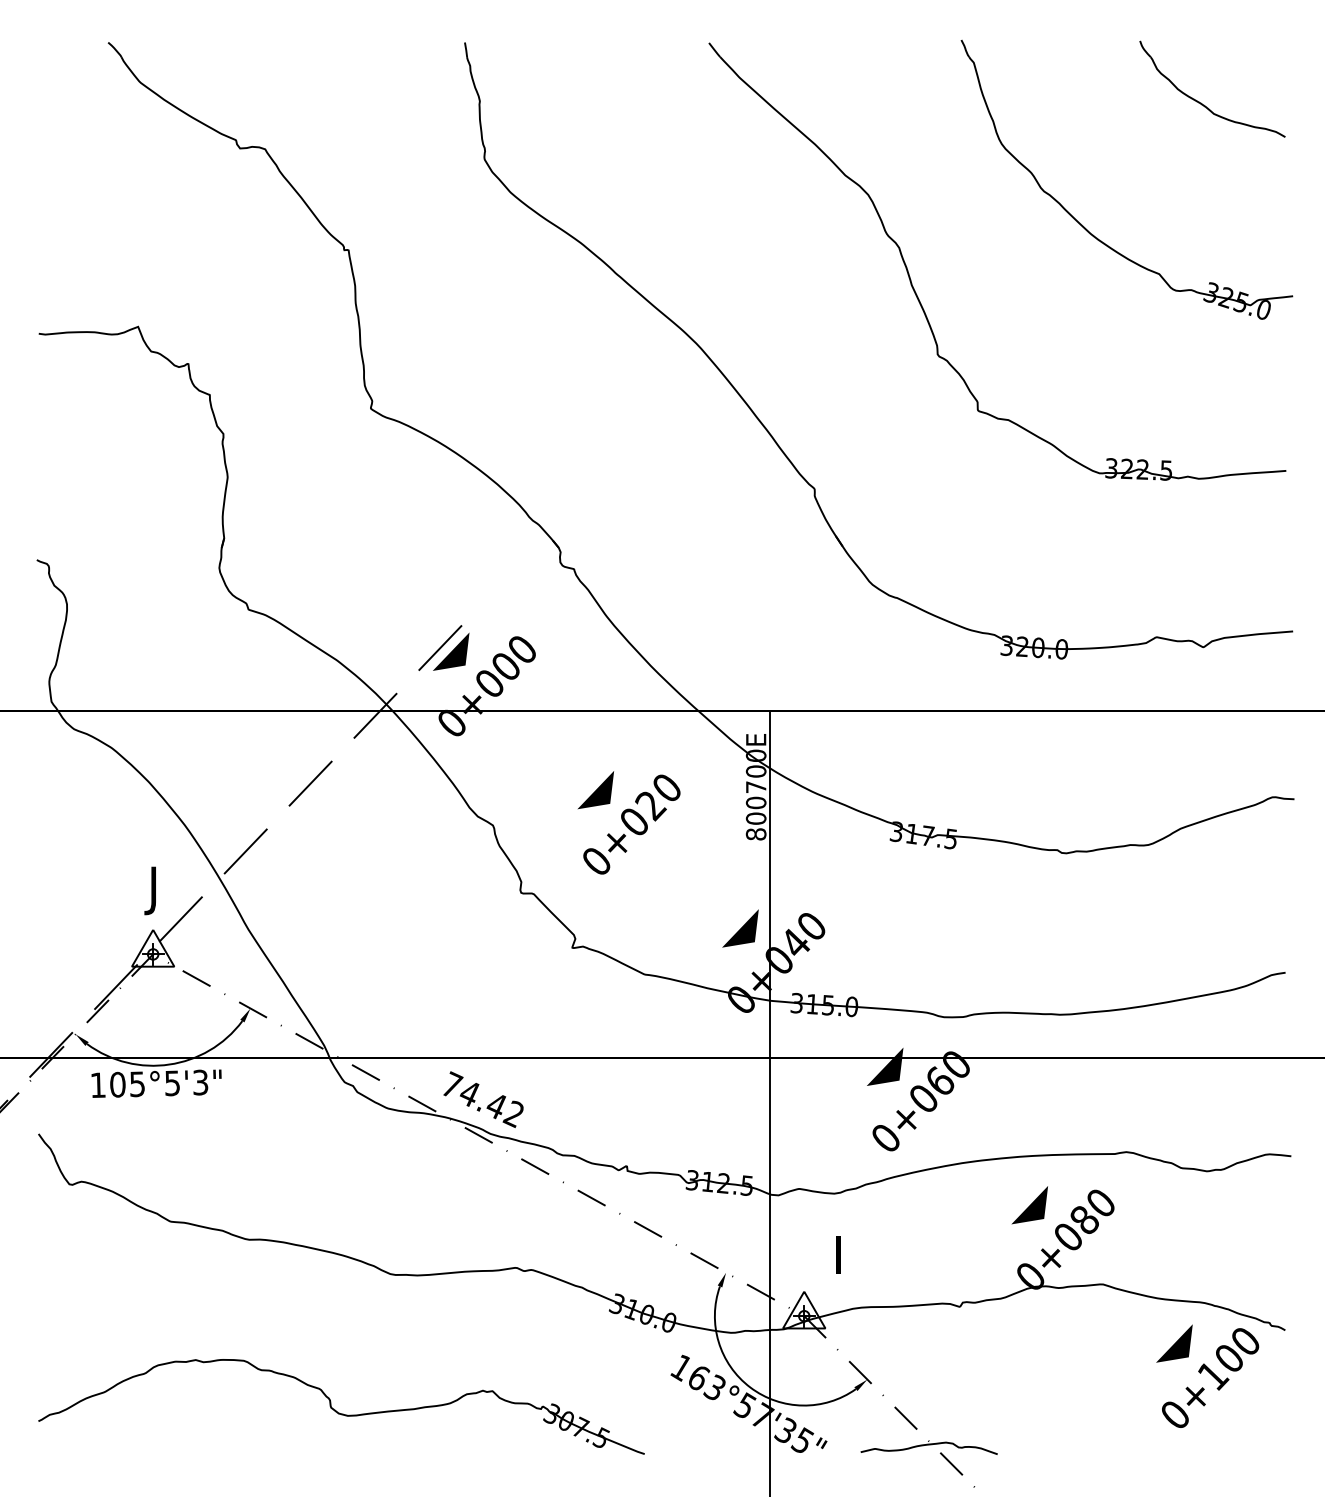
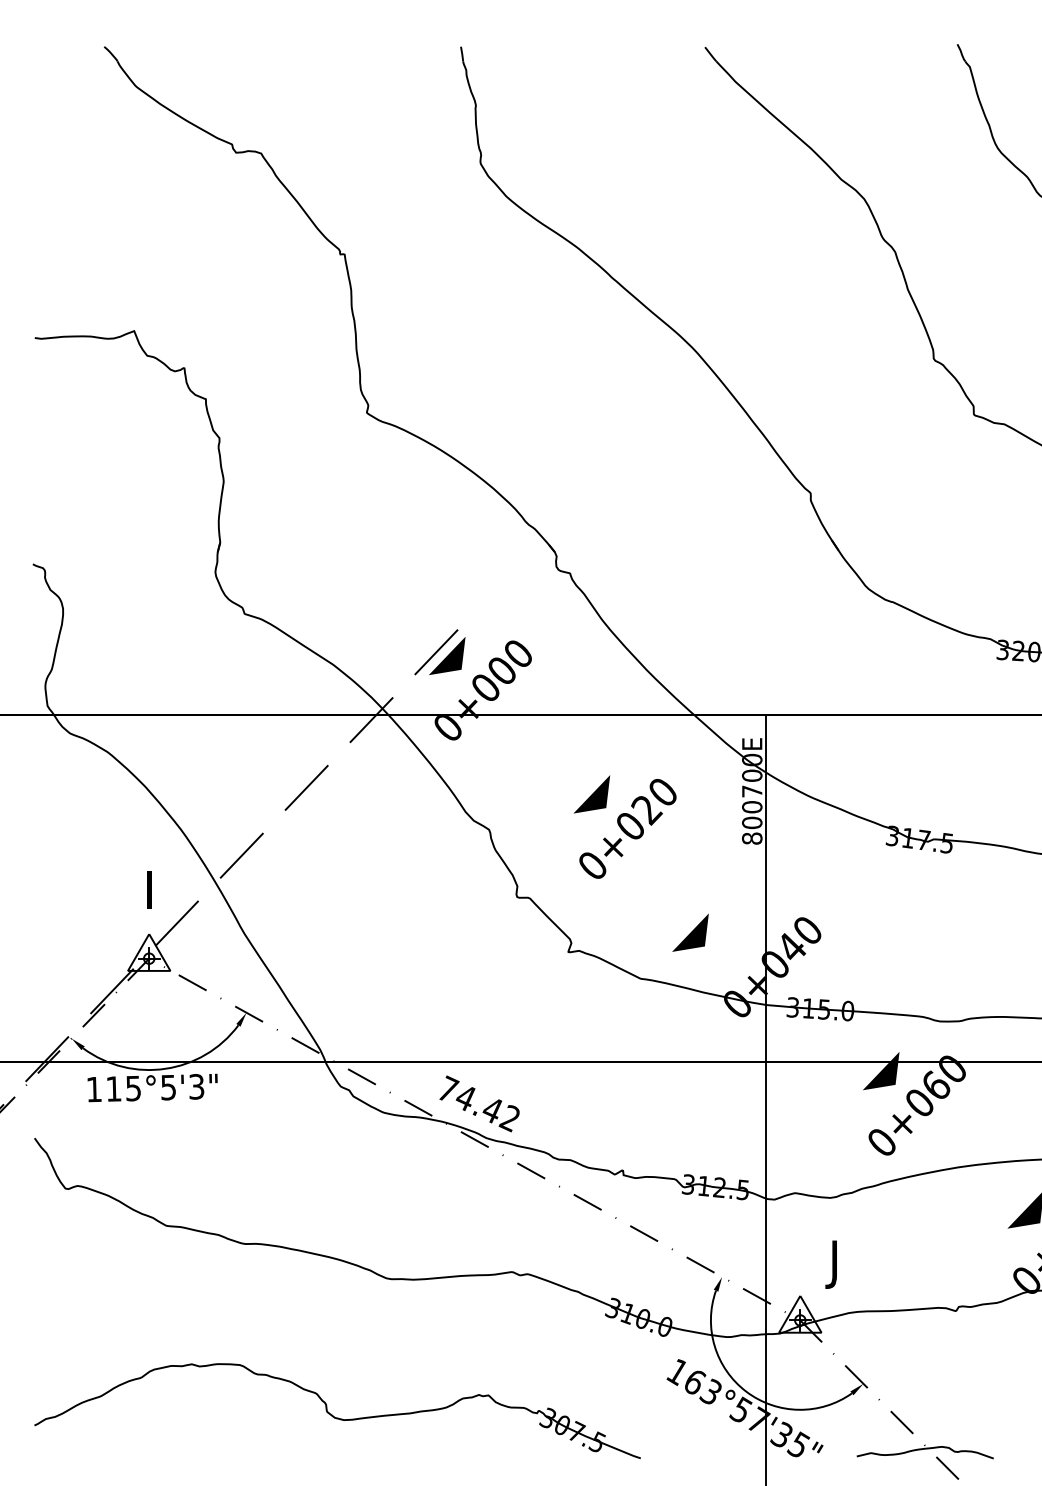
text: (149, 890) -> (145, 894), J -> I
part: (740, 928) -> (690, 932), moved
text: (117, 1084) -> (113, 1088), 105°5'3" -> 115°5'3"
text: (834, 1260) -> (830, 1264), I -> J

